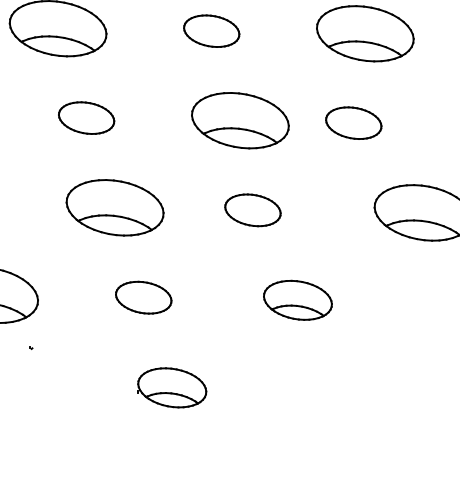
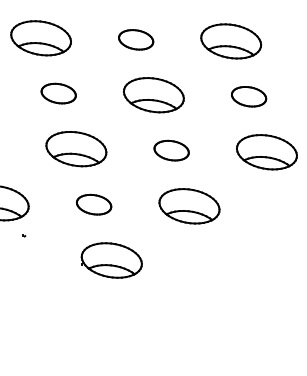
part: (354, 122) -> (249, 96), moved
part: (252, 210) -> (171, 150), moved
part: (297, 300) -> (189, 206), size x1.43
part: (171, 387) -> (111, 260), size x1.43

